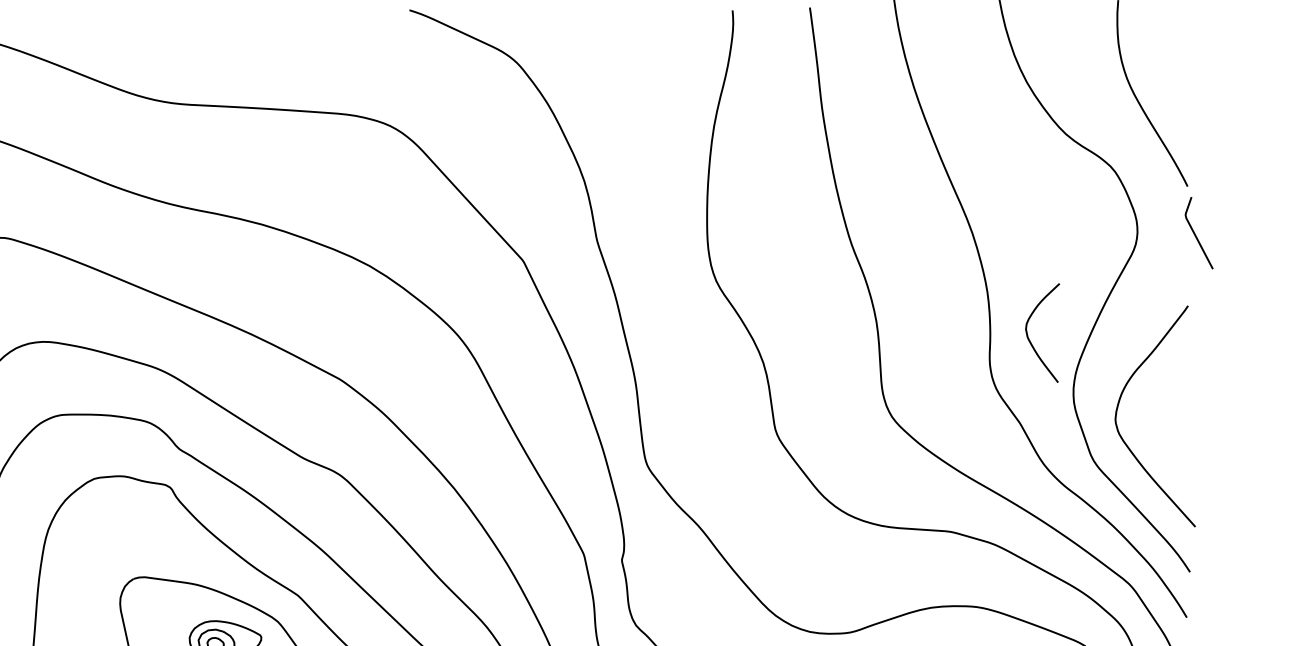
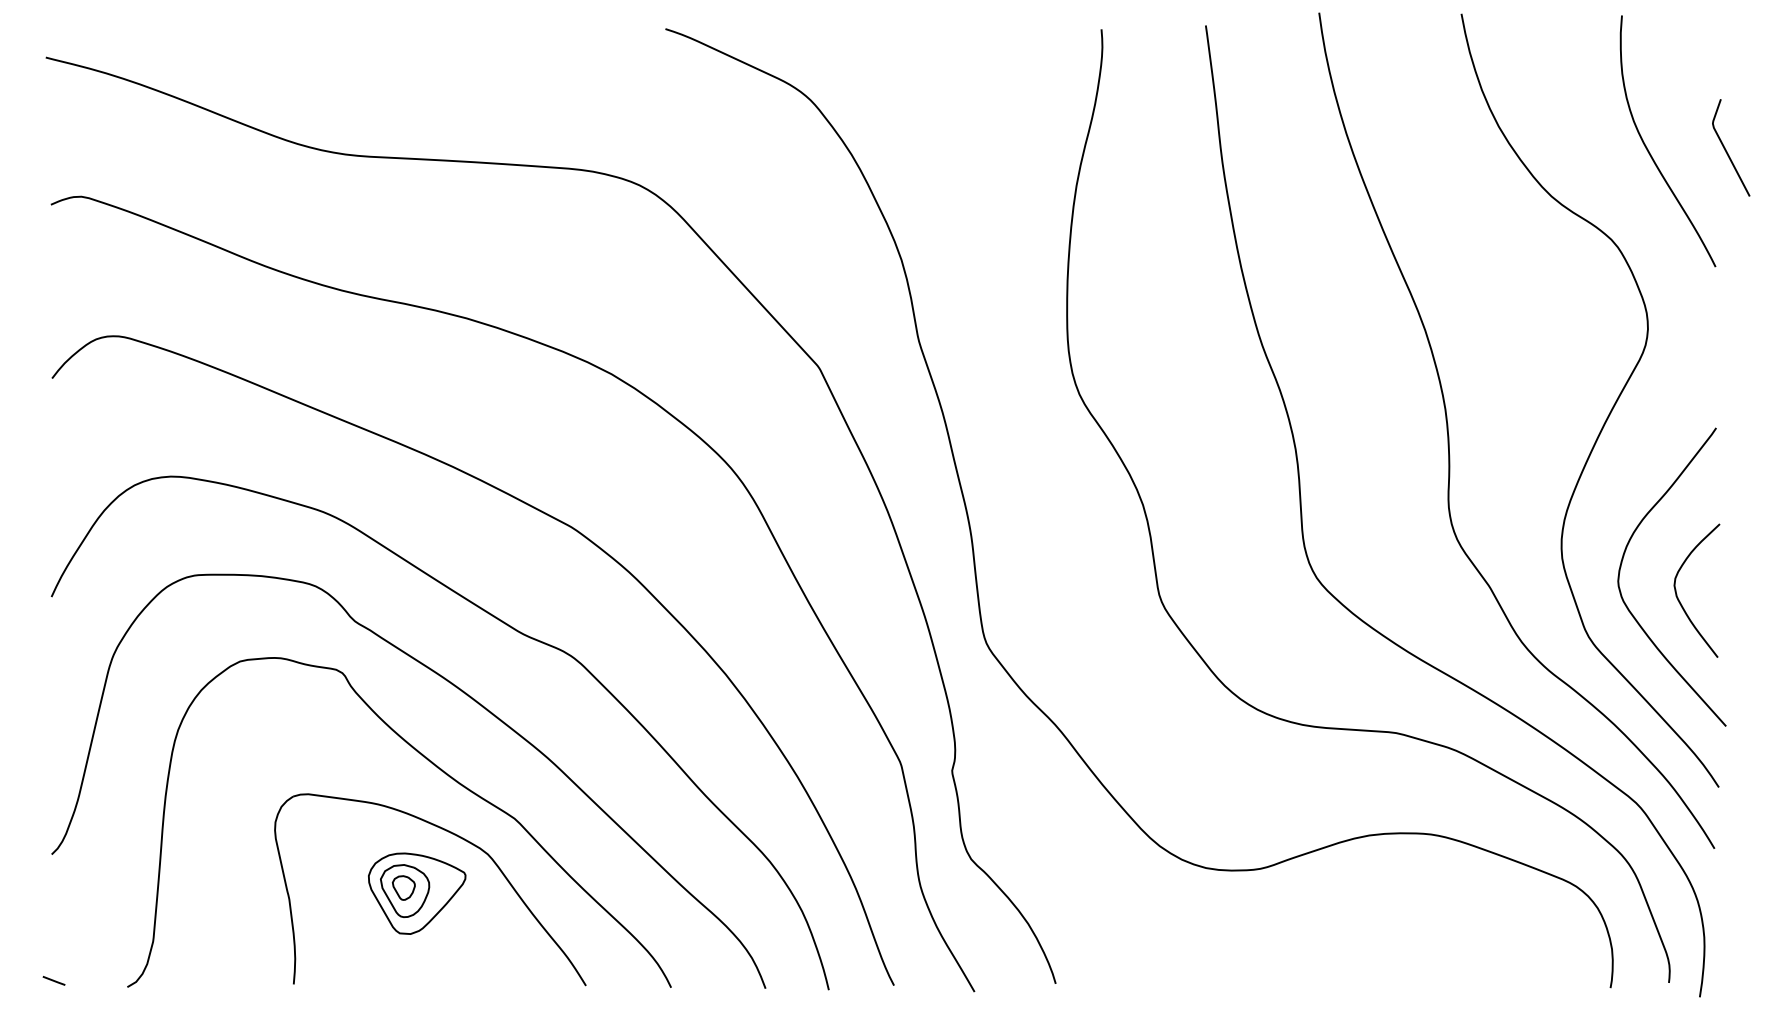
line: (1195, 234) -> (1726, 149), moved
curve: (1029, 339) -> (1679, 599), moved

